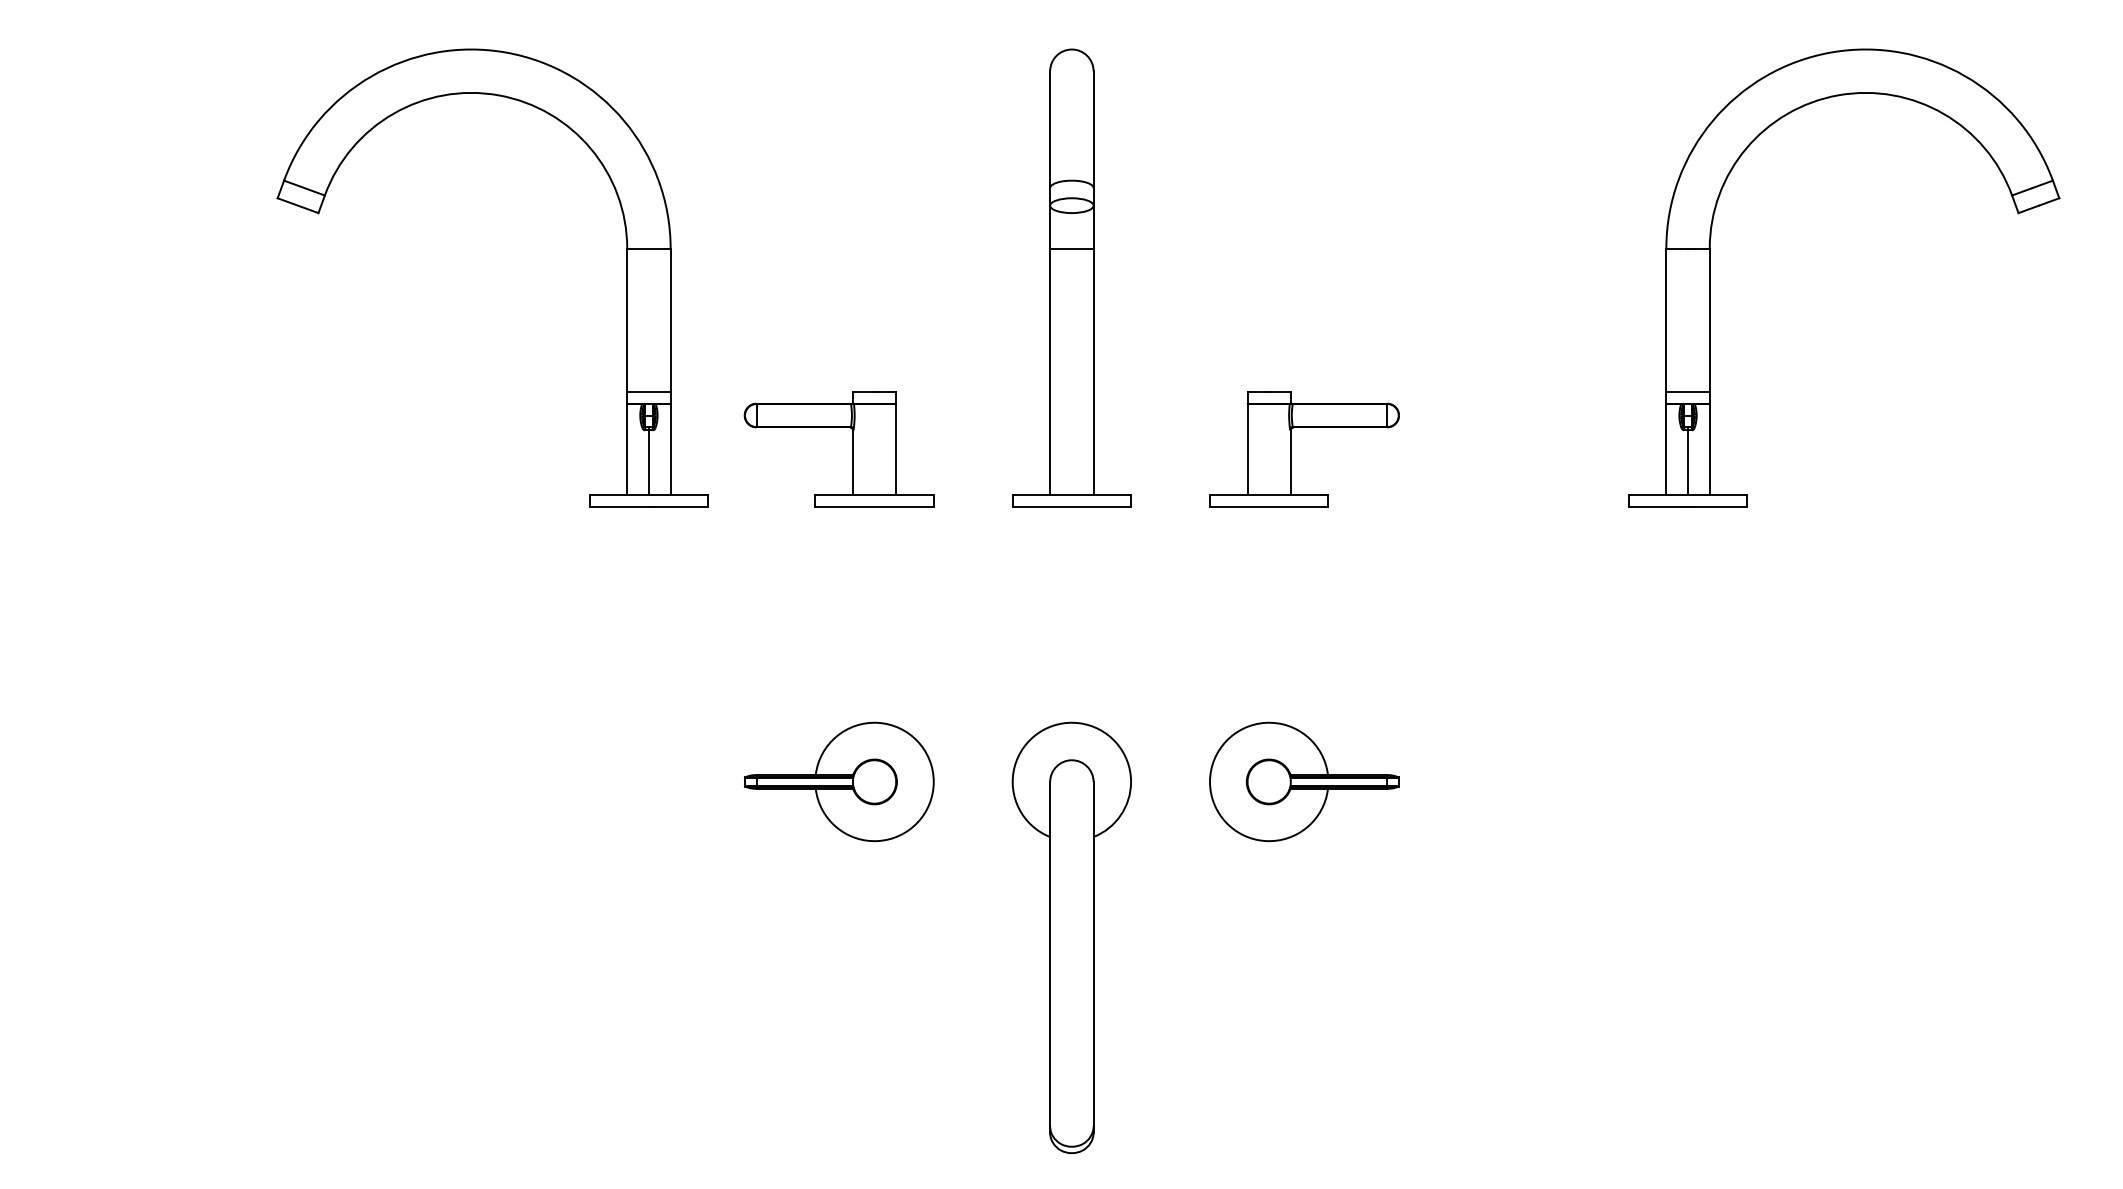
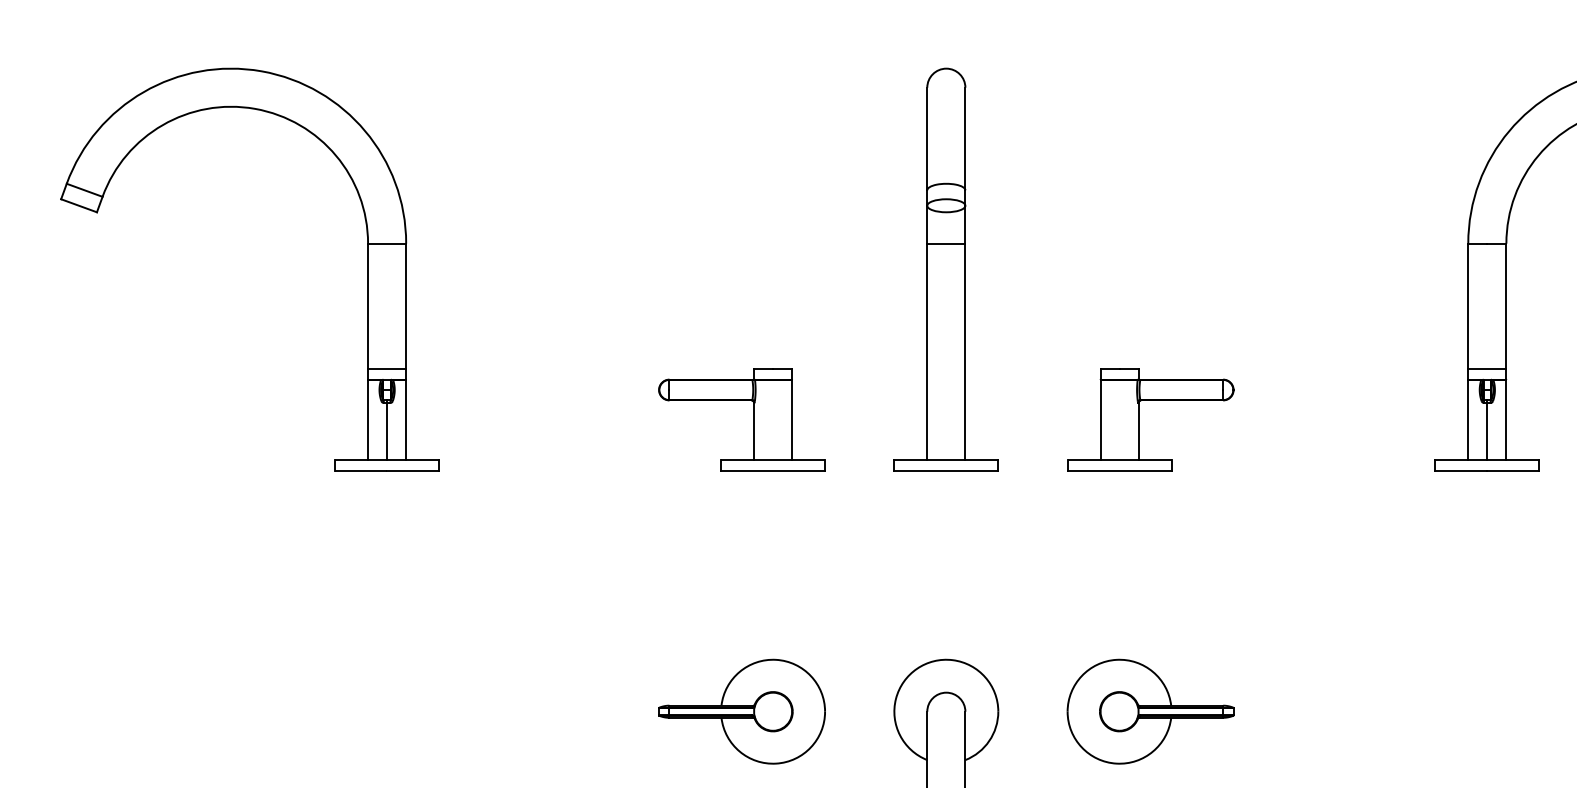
part: (626, 277) -> (367, 268), moved

